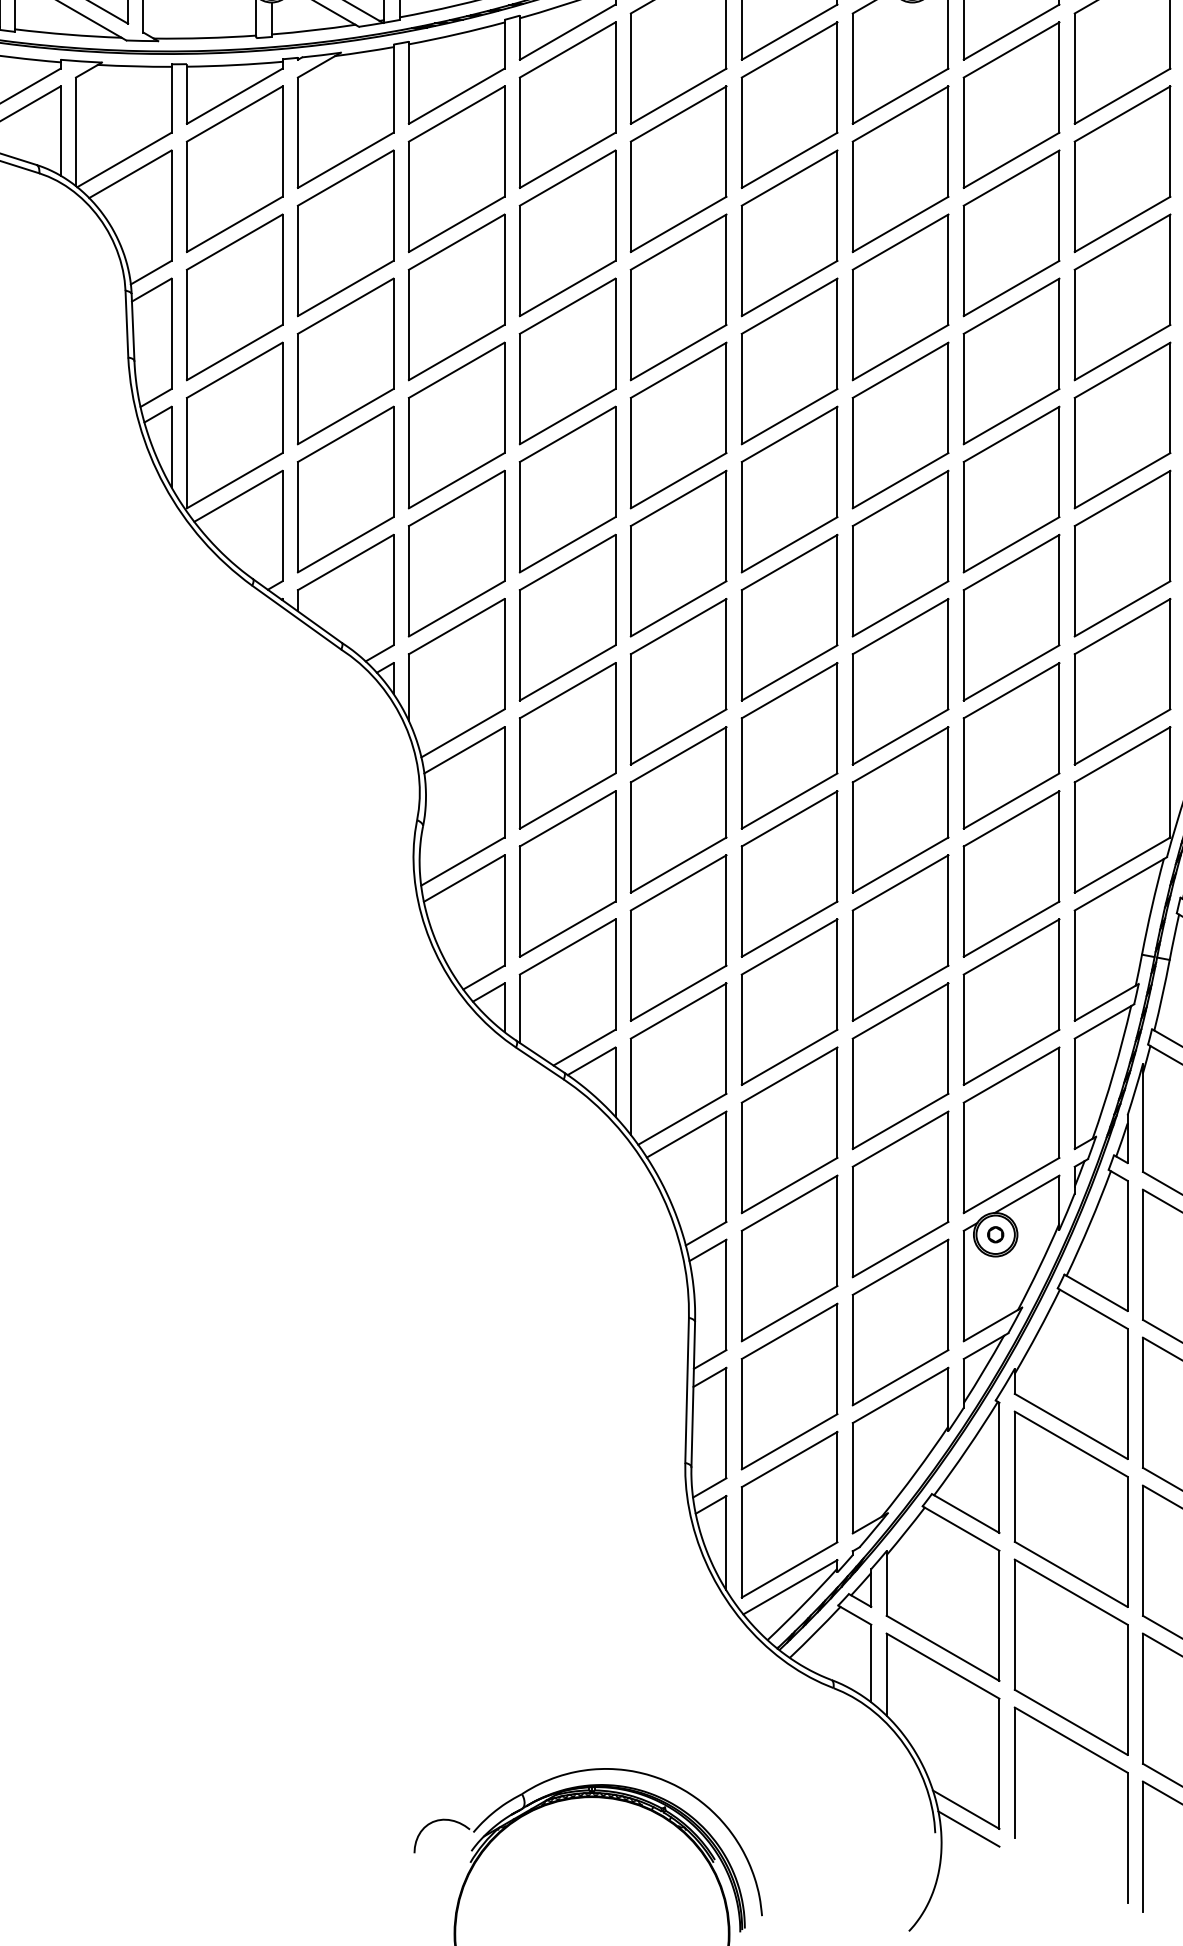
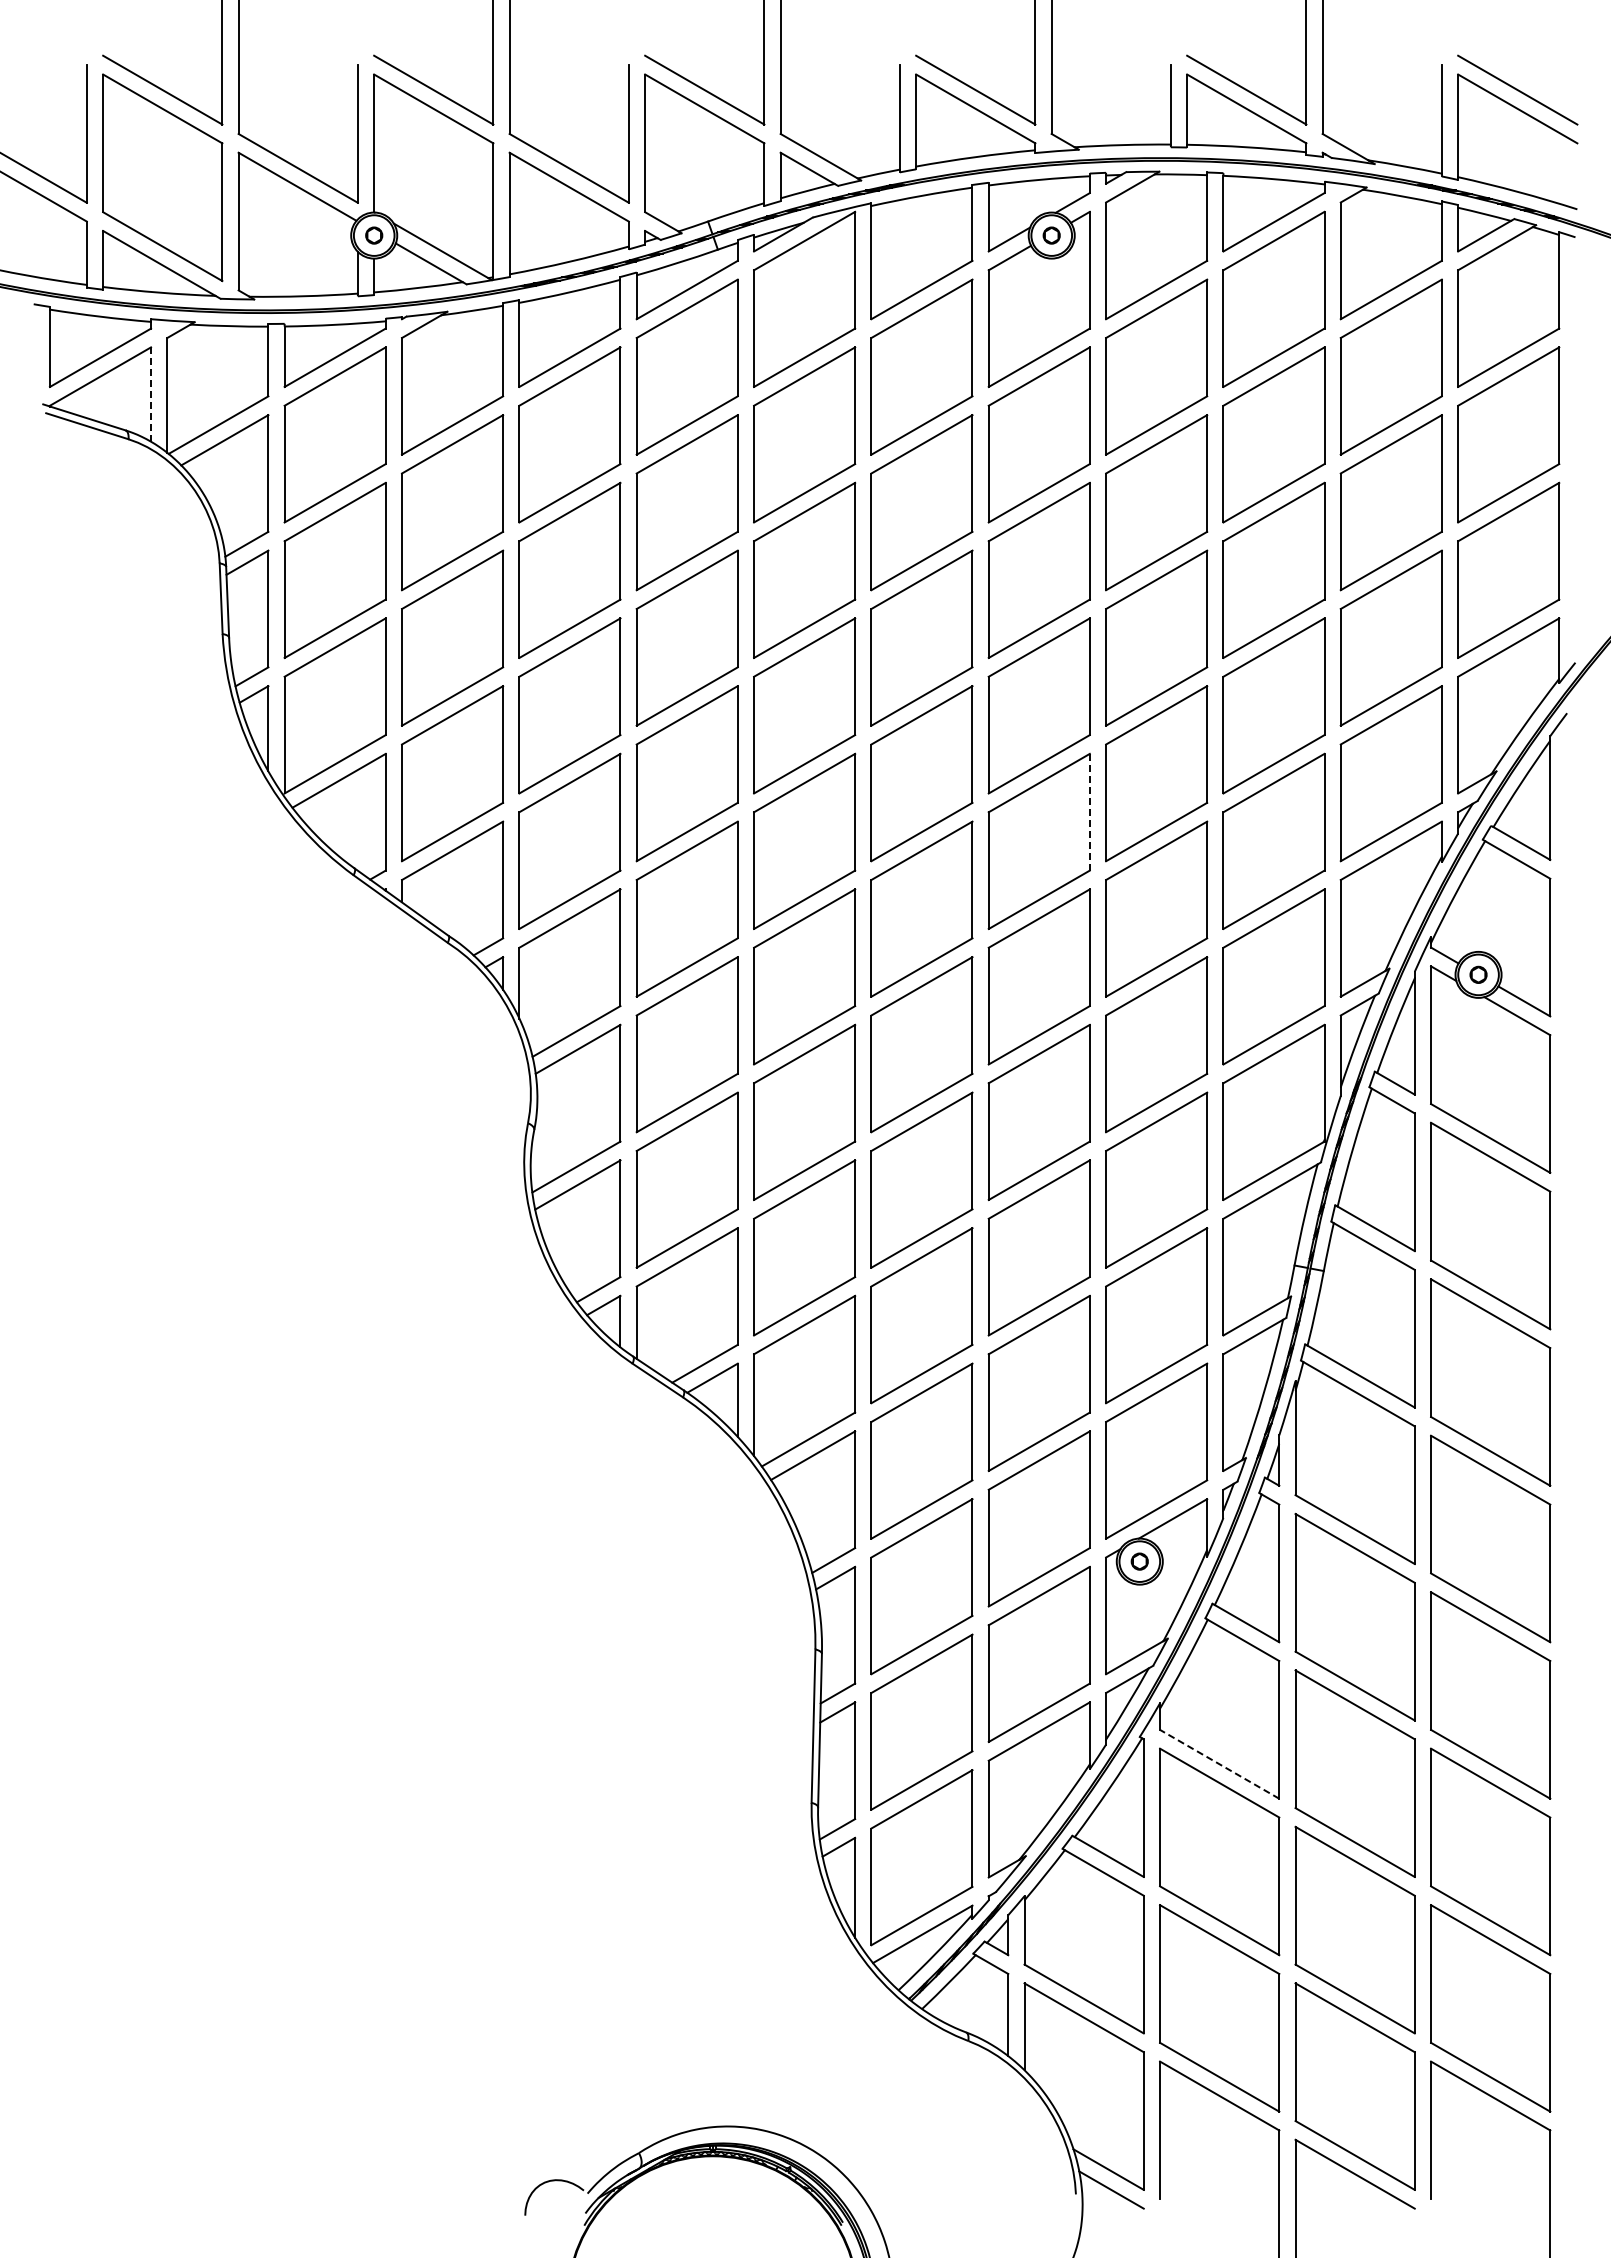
line: (61, 131) -> (151, 395), solid -> dashed
line: (948, 526) -> (1089, 812), solid -> dashed
line: (1071, 1426) -> (1219, 1764), solid -> dashed

